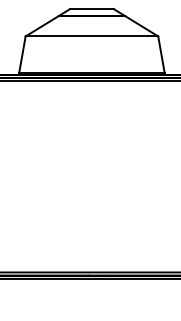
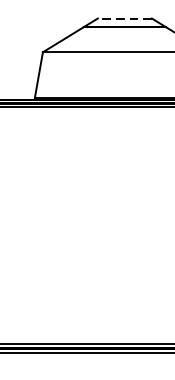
line: (91, 9) -> (124, 18), solid -> dashed

